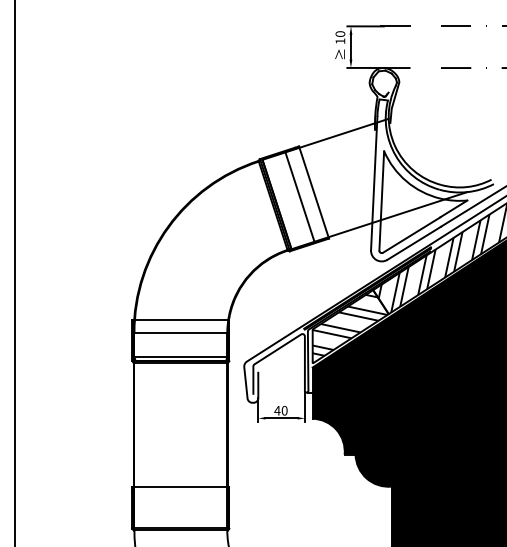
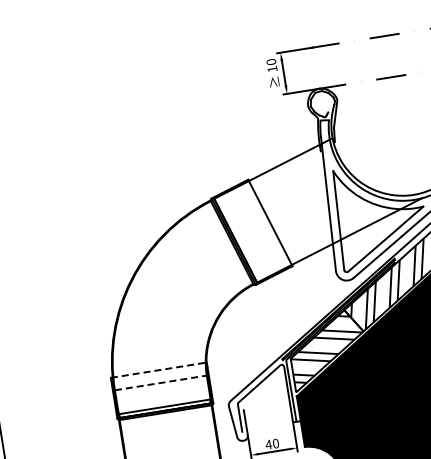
line: (299, 196) -> (256, 229), removed
line: (181, 319) -> (159, 369), solid -> dashed
line: (181, 332) -> (161, 382), solid -> dashed

